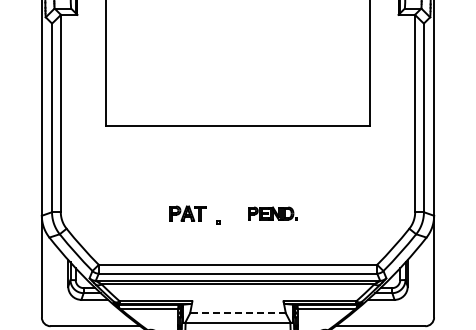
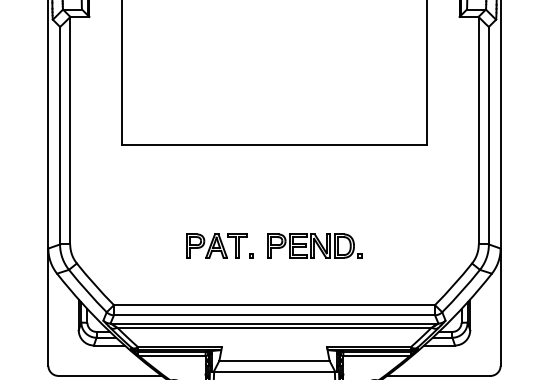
part: (187, 213) -> (216, 245), size x1.43
part: (272, 213) -> (314, 245), size x1.67
line: (238, 313) -> (275, 361), dashed -> solid

